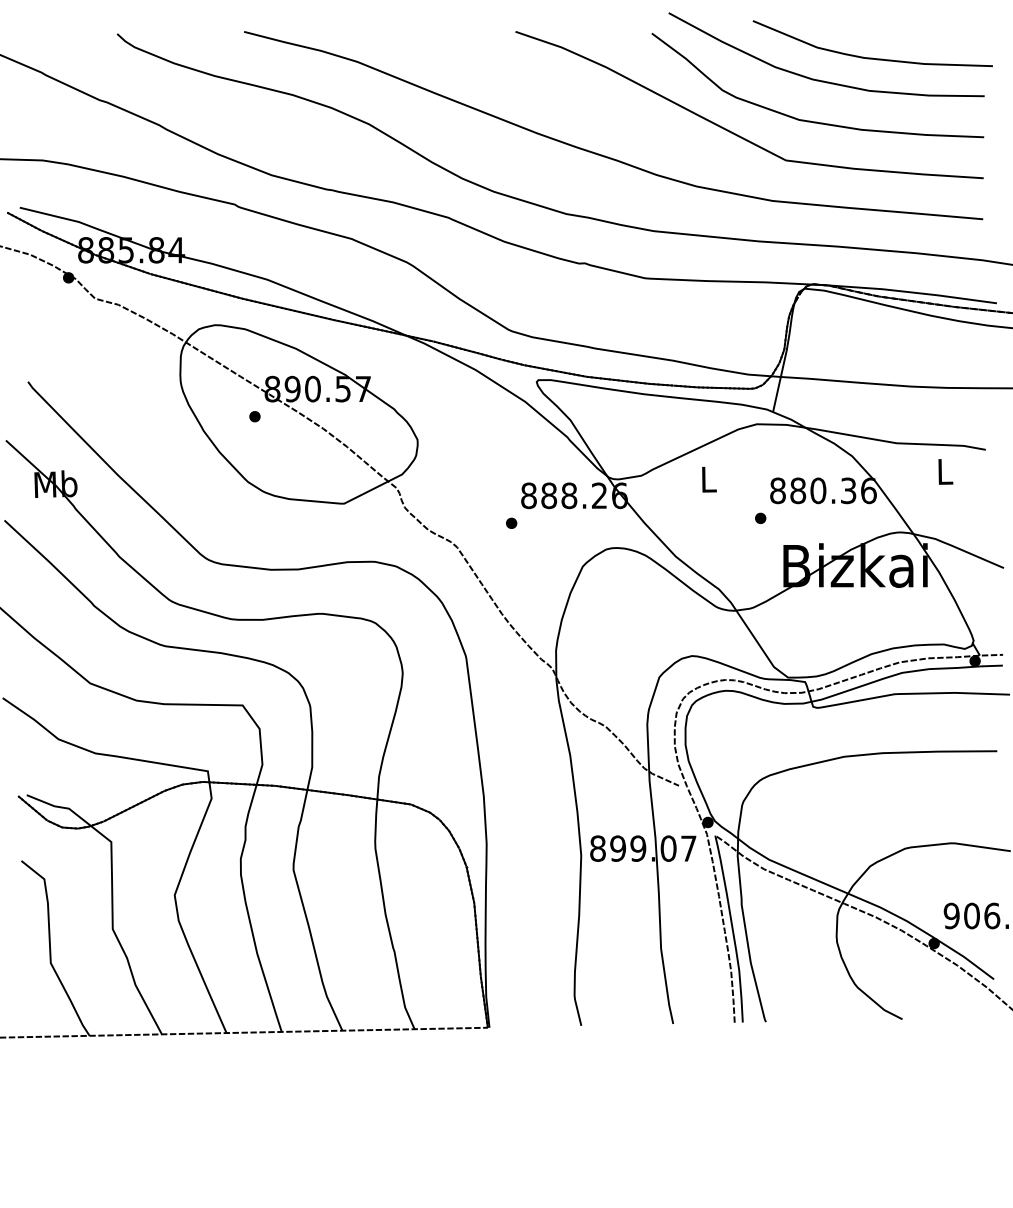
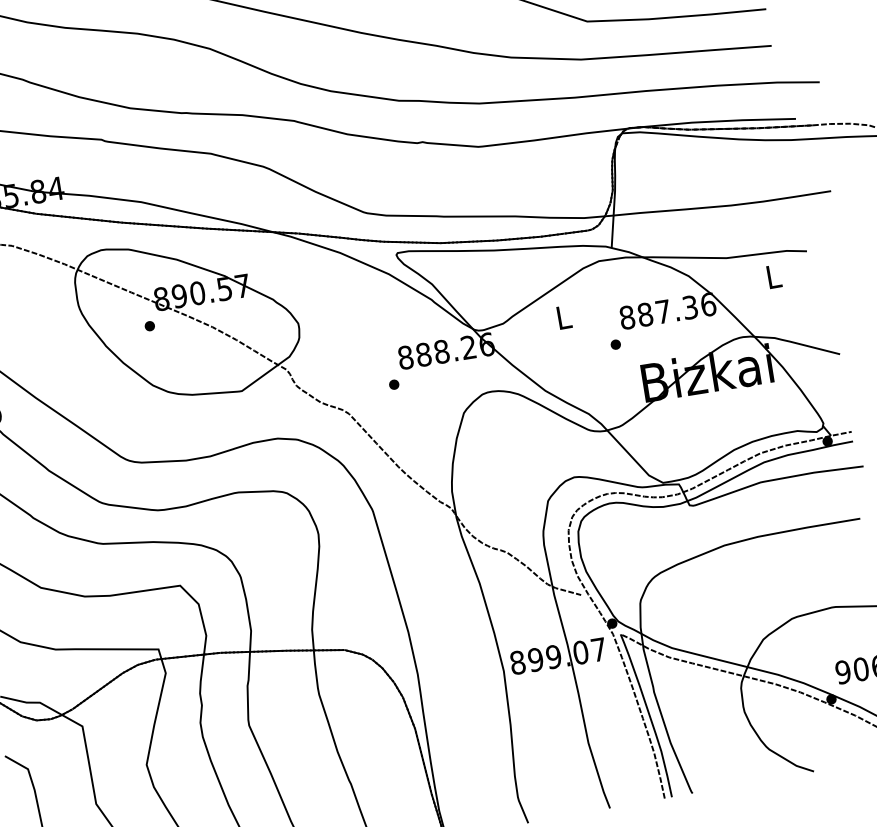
text: (818, 490) -> (663, 311), 880.36 -> 887.36

